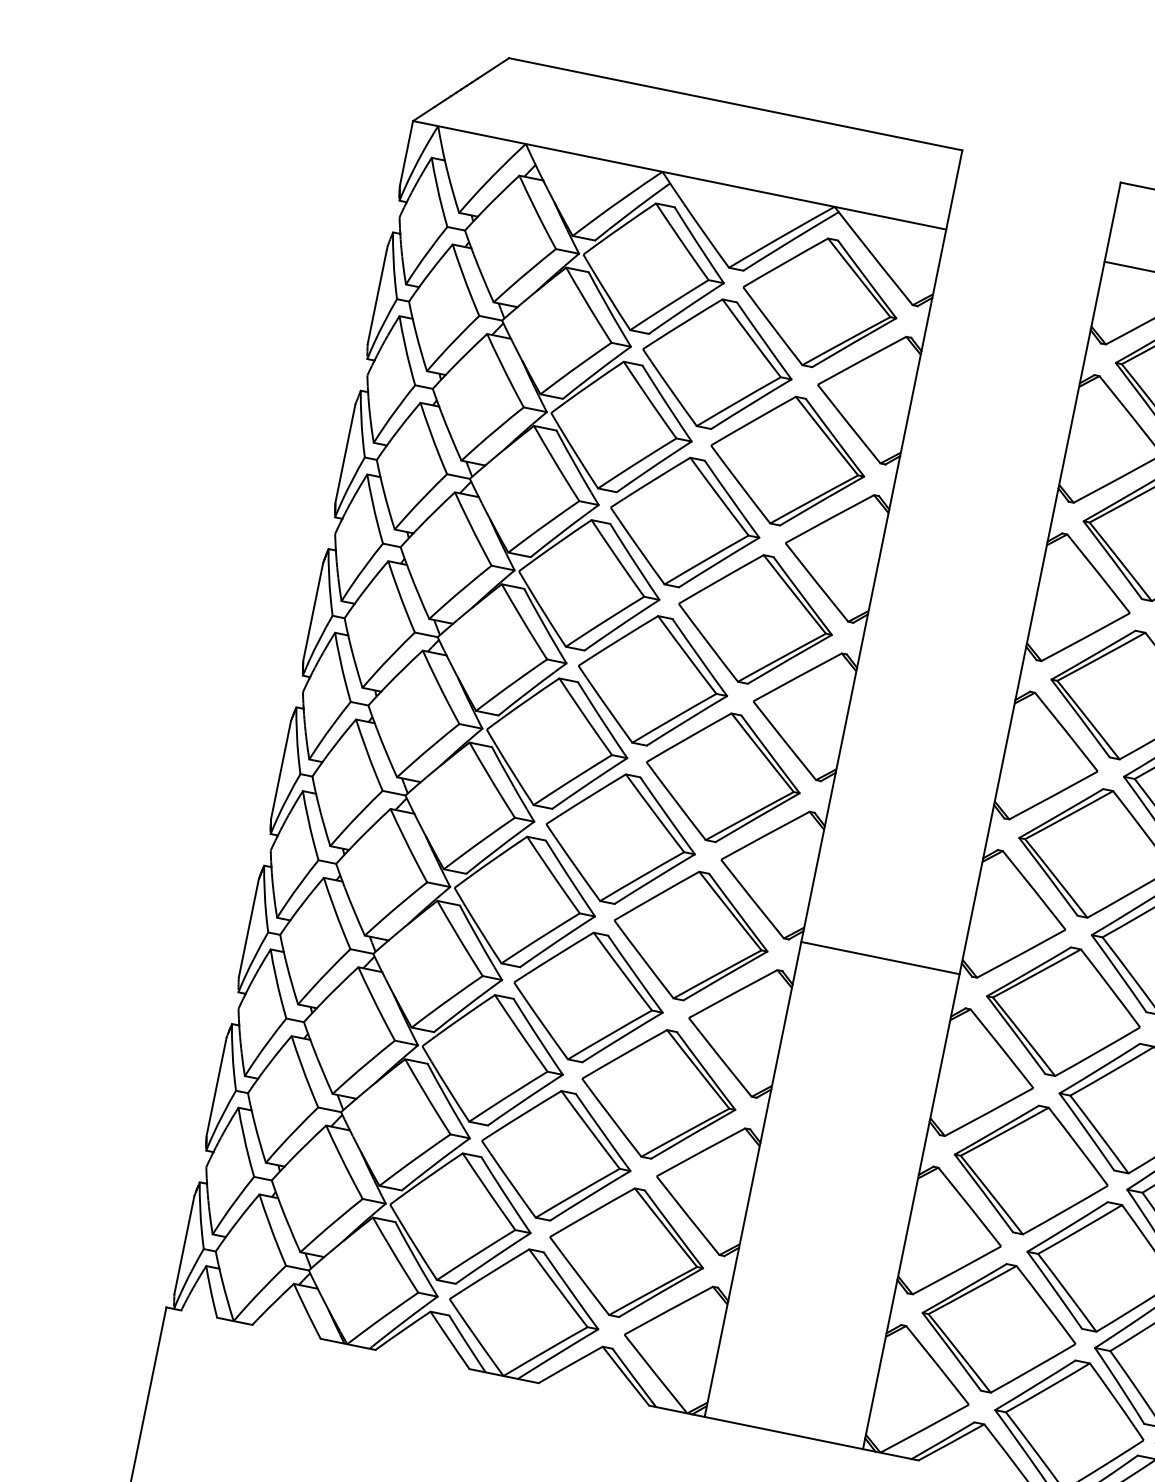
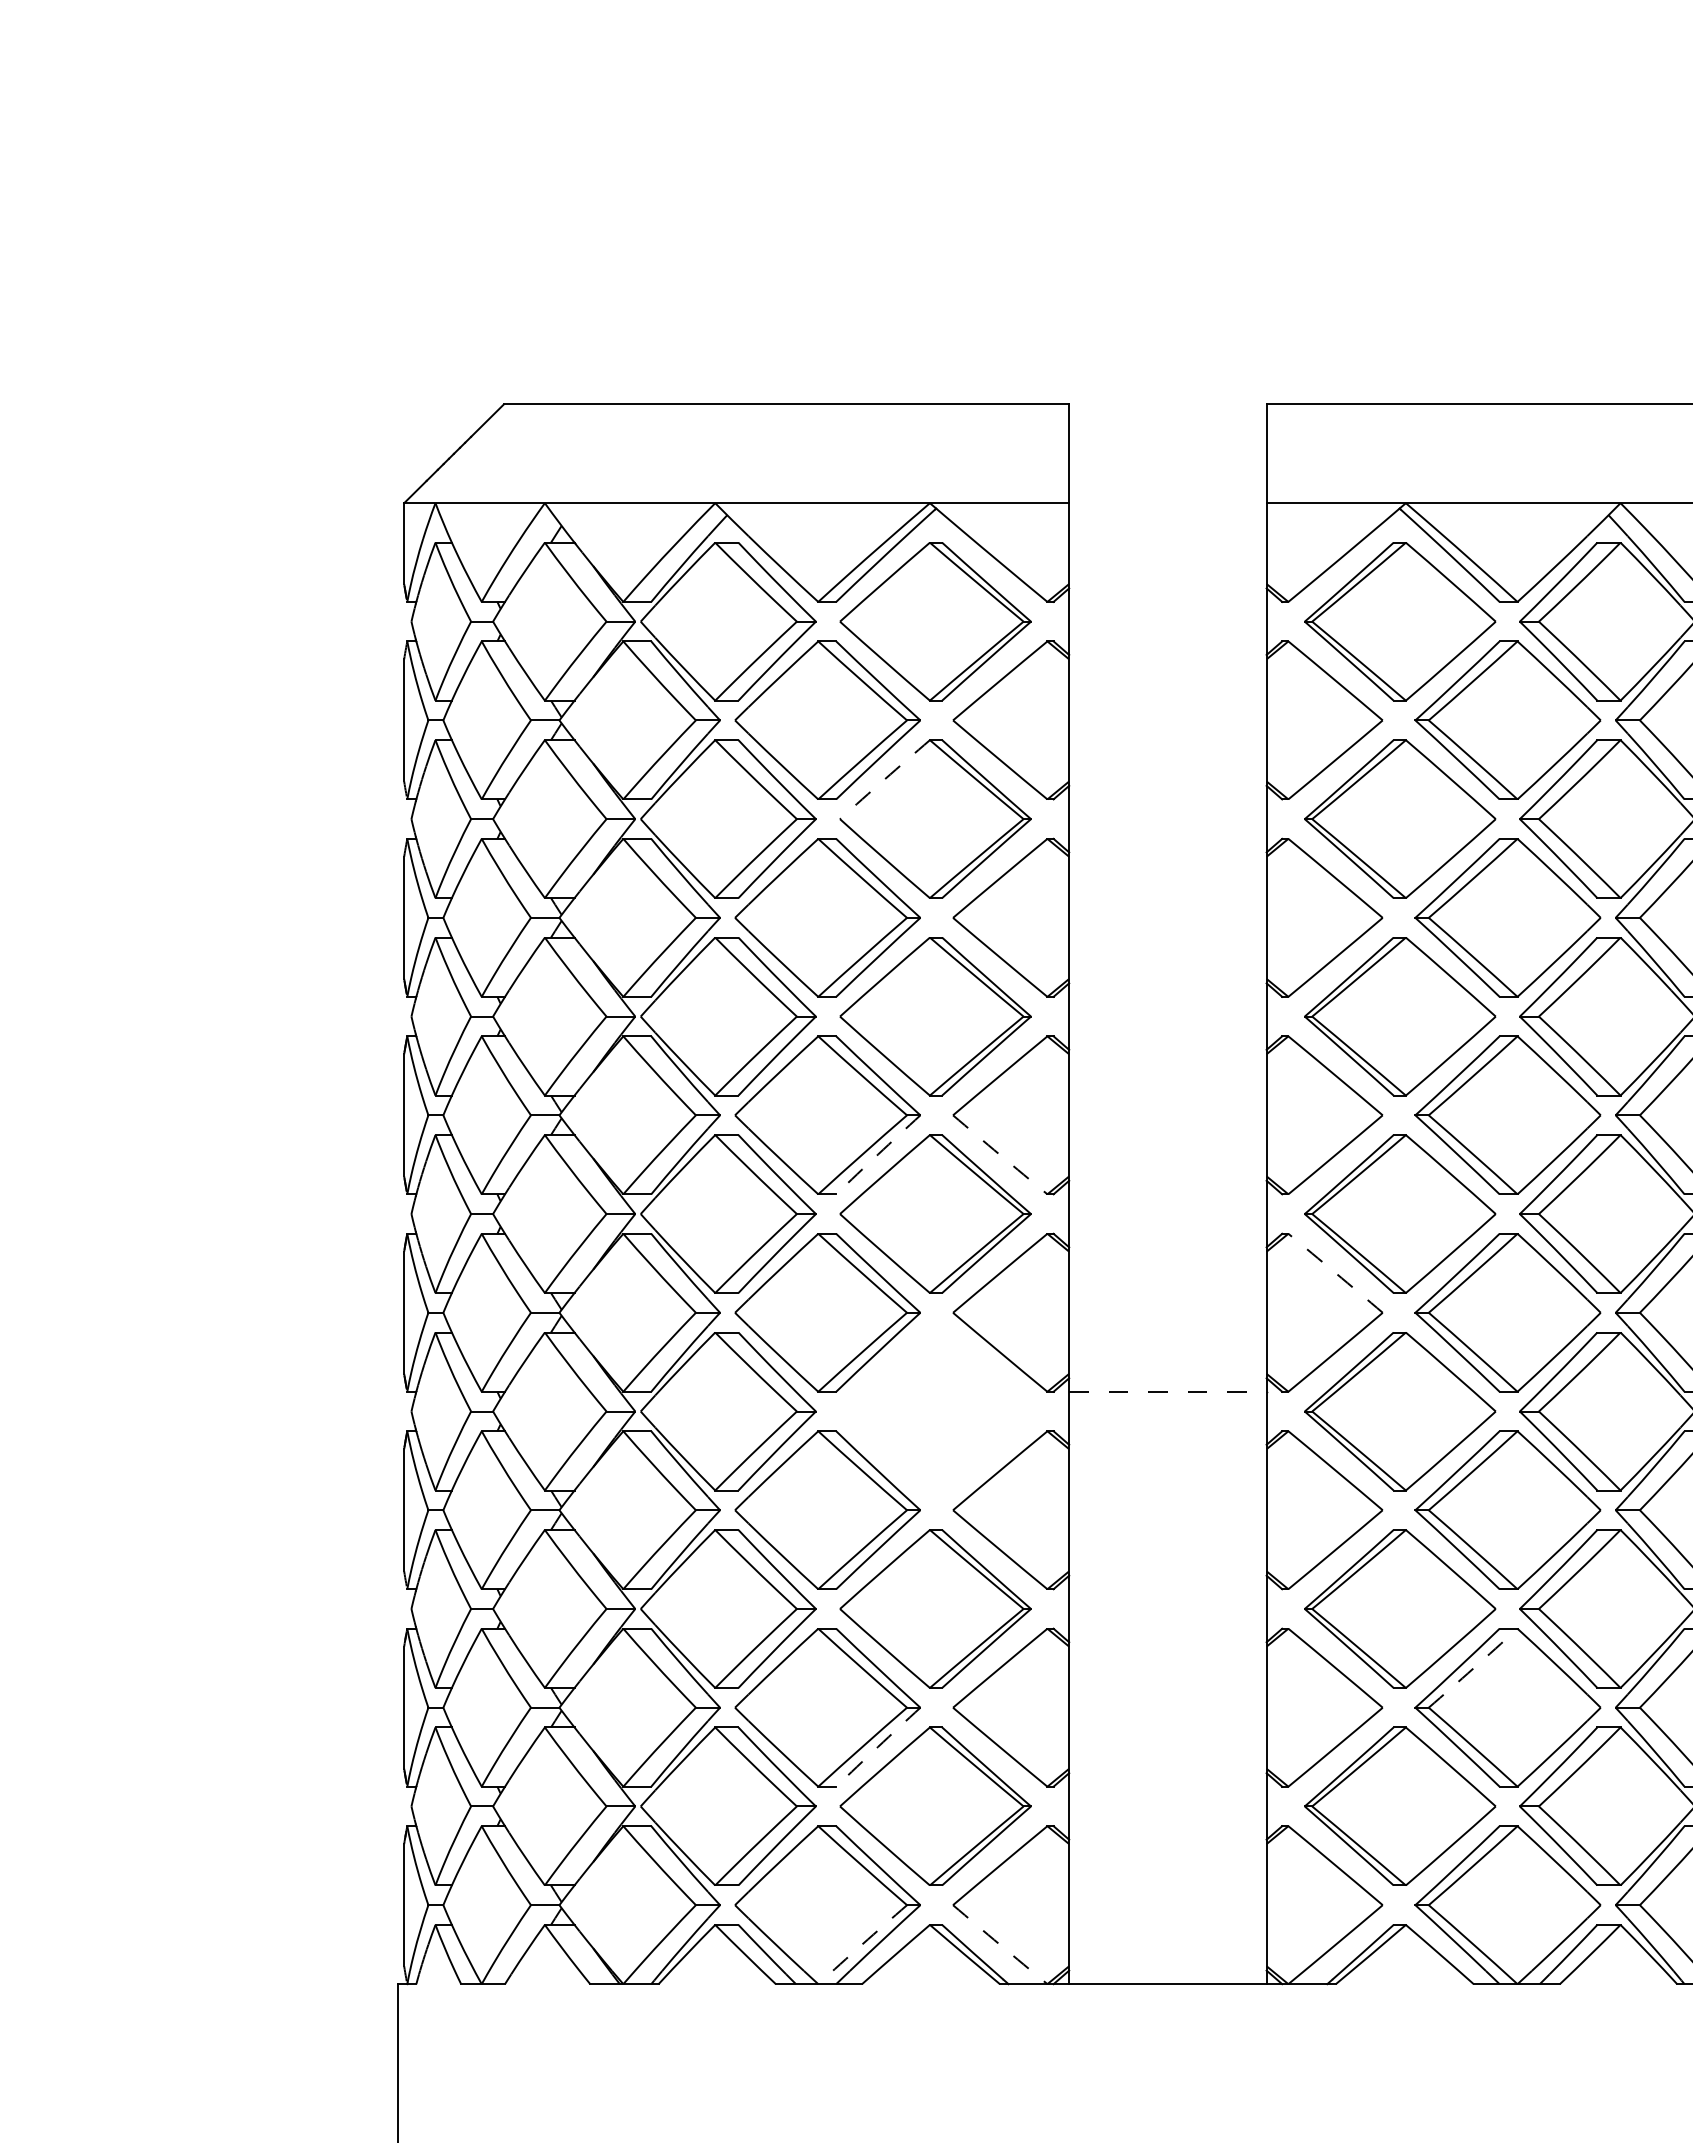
arc: (753, 420) -> (884, 779), solid -> dashed
arc: (687, 720) -> (878, 1154), solid -> dashed
arc: (784, 741) -> (1000, 1155), solid -> dashed
arc: (1034, 890) -> (1335, 1273), solid -> dashed
part: (690, 935) -> (935, 1411), removed
line: (880, 957) -> (1167, 1391), solid -> dashed
arc: (590, 1195) -> (878, 1746), solid -> dashed
arc: (1080, 1229) -> (1473, 1668), solid -> dashed
arc: (545, 1351) -> (862, 1944), solid -> dashed
arc: (656, 1373) -> (1000, 1944), solid -> dashed

